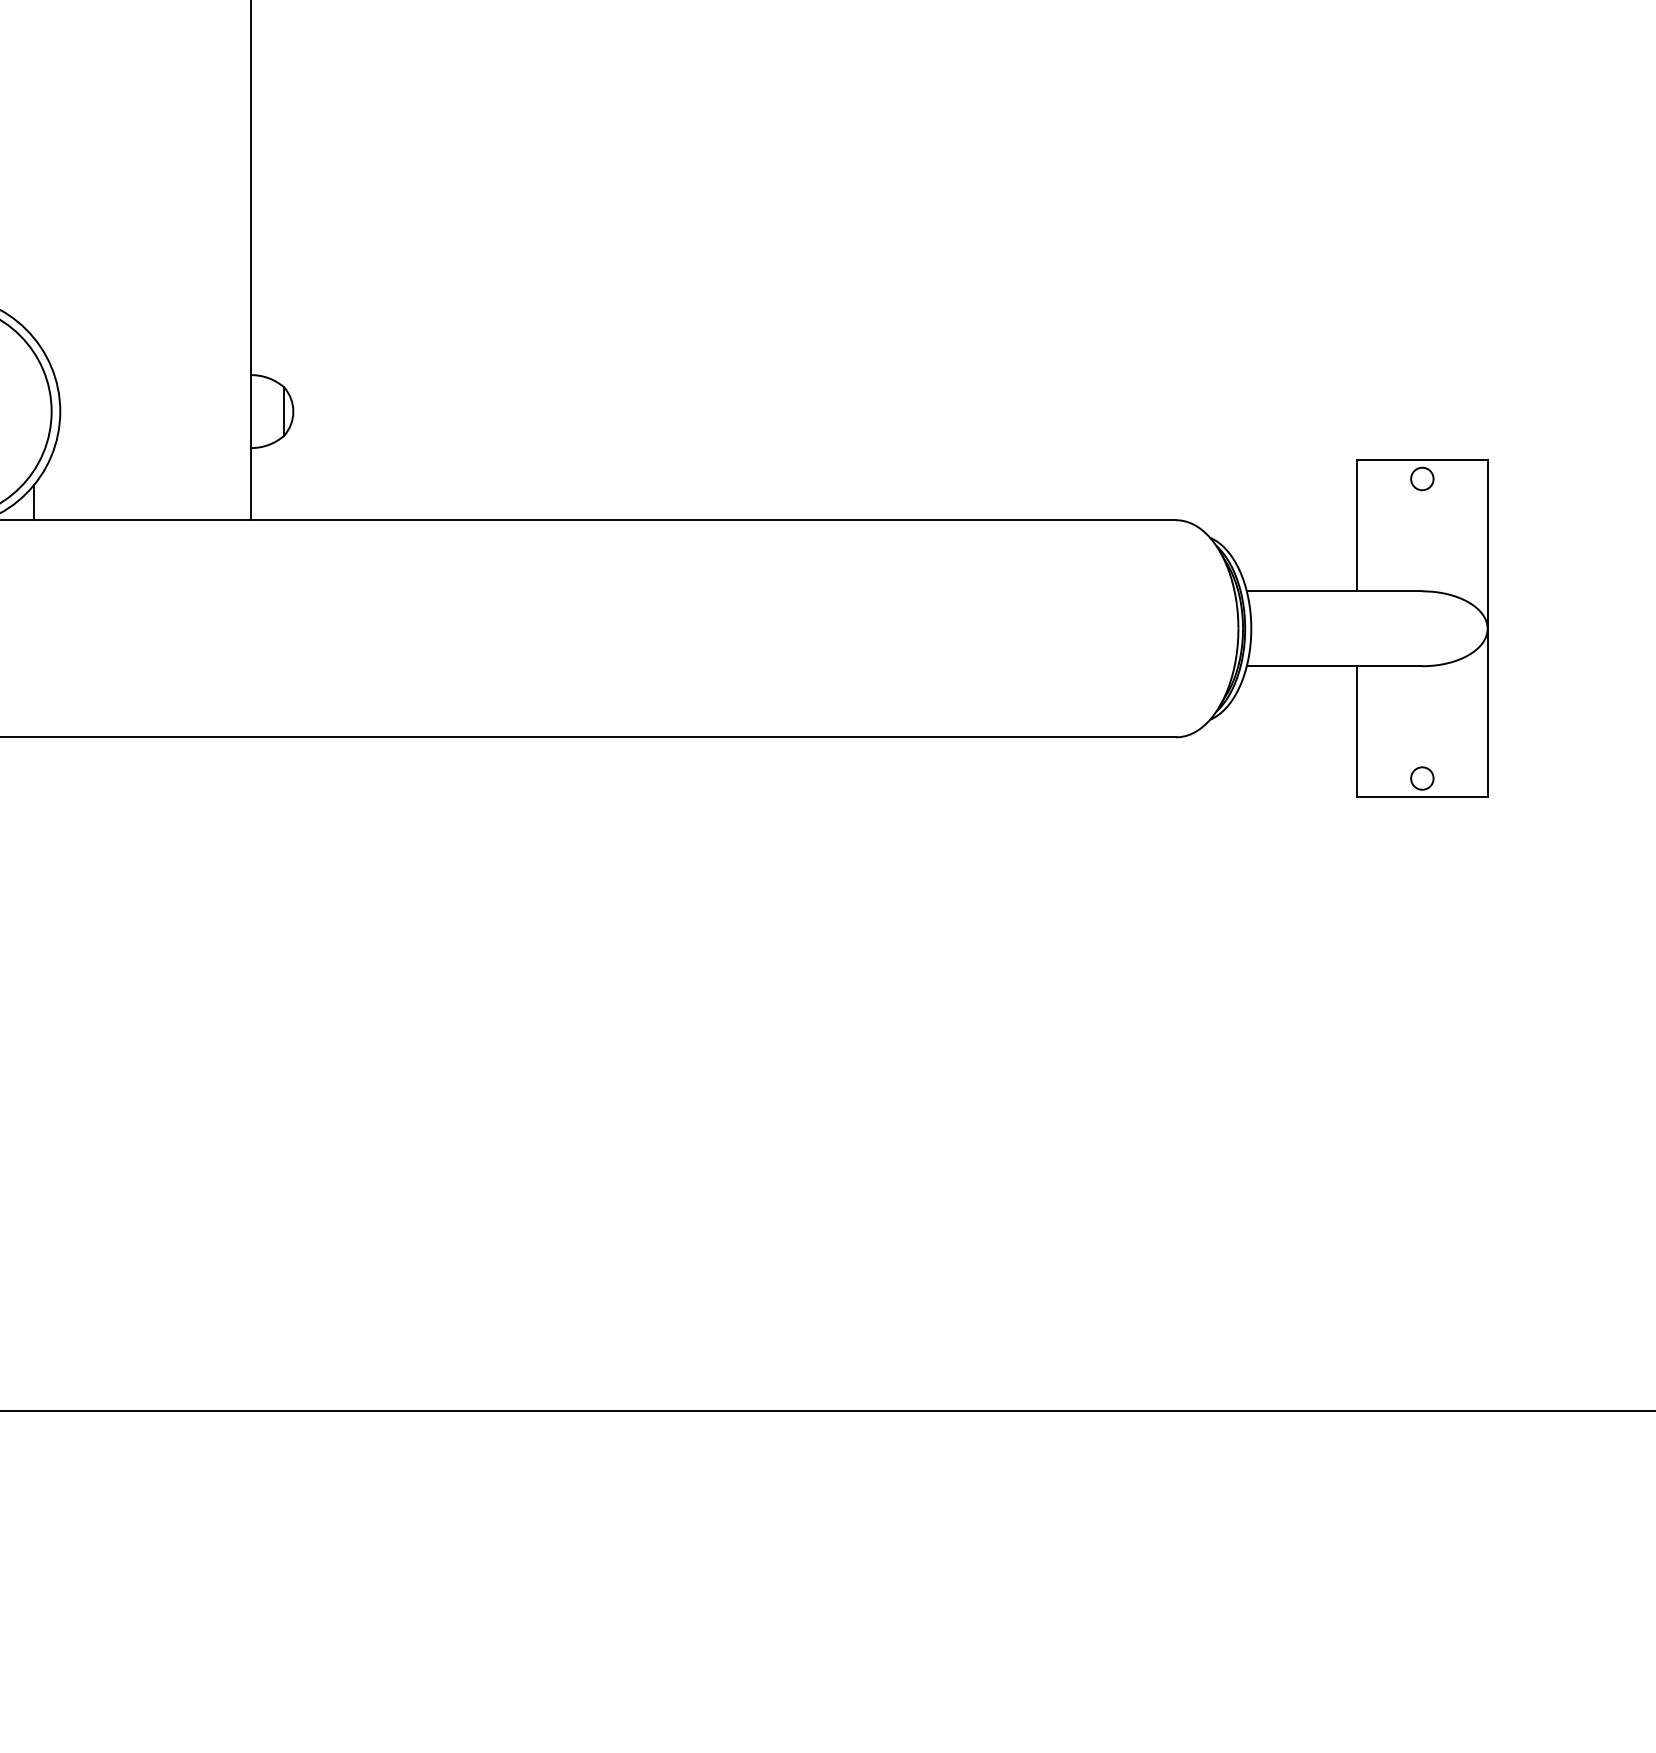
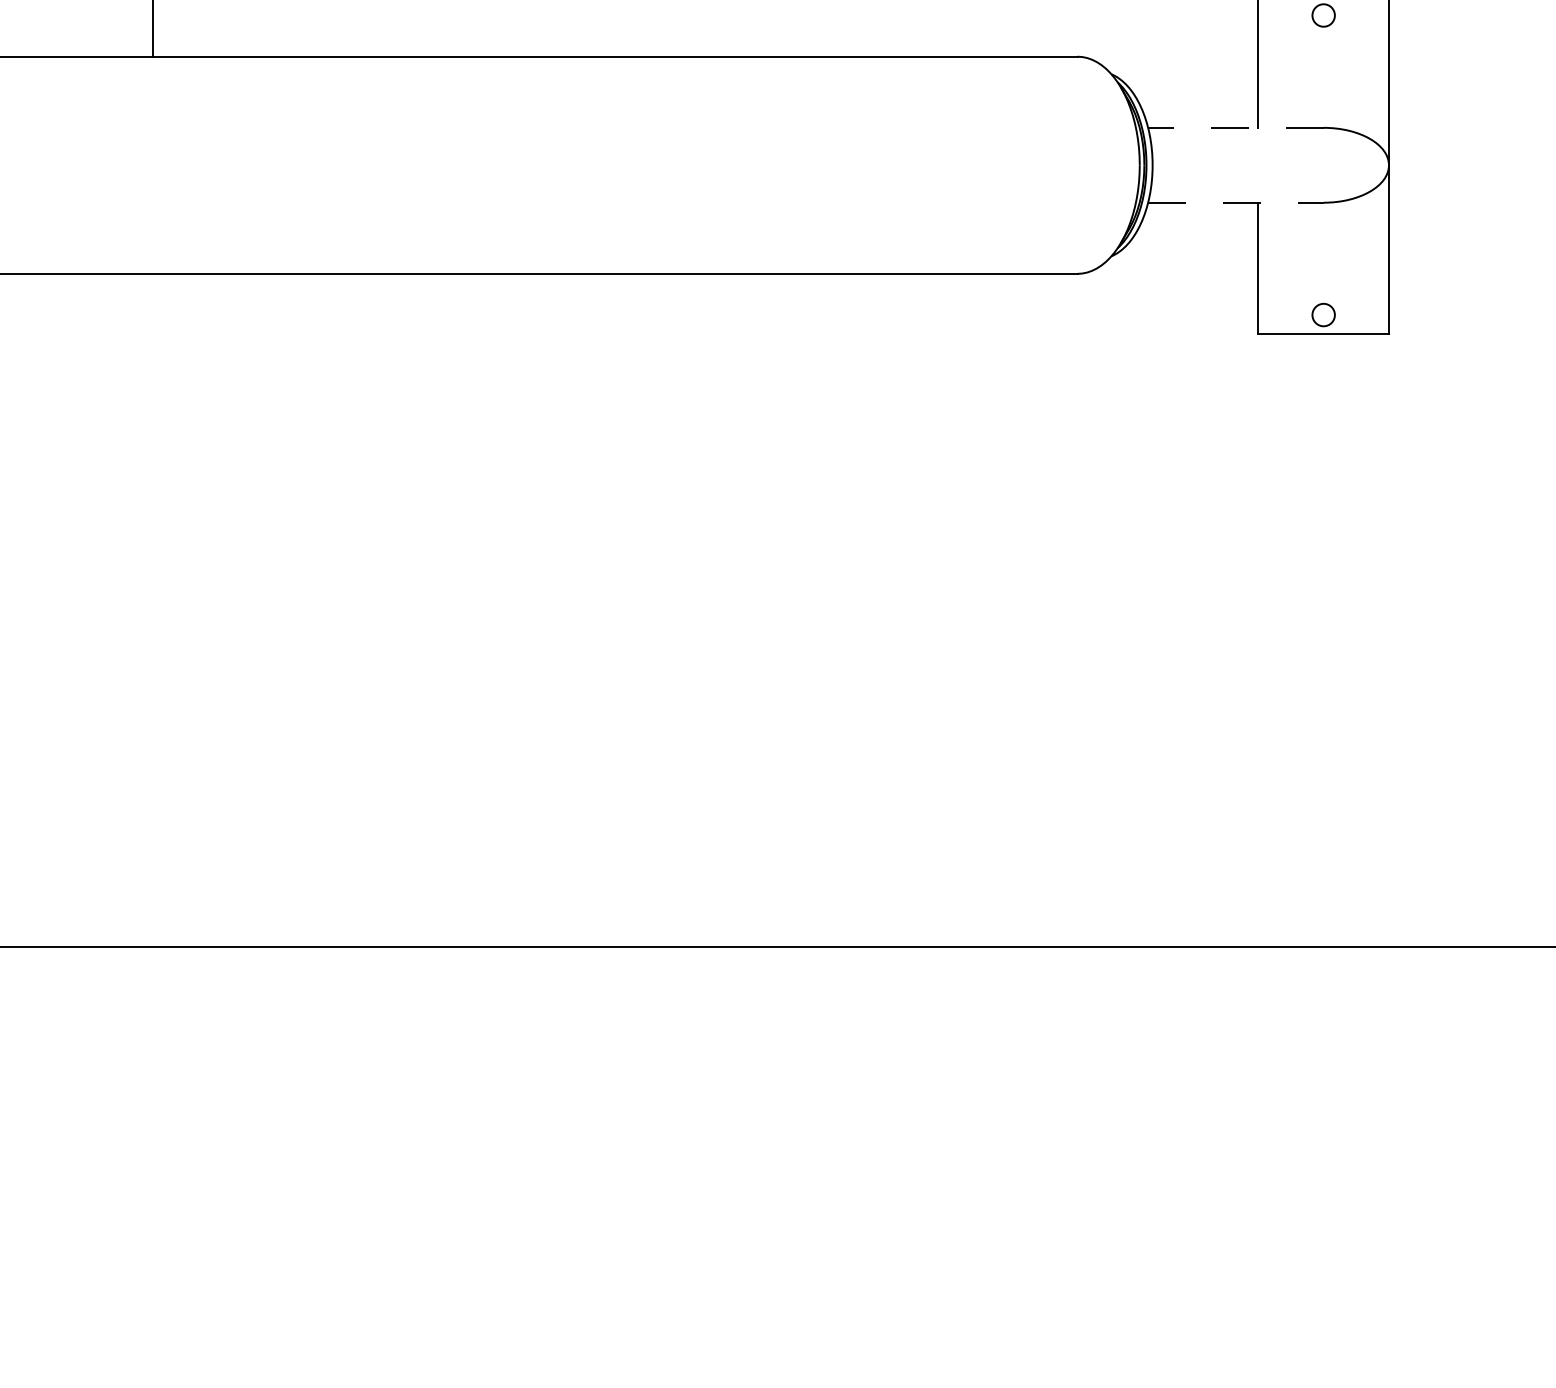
line: (1334, 591) -> (1235, 128), solid -> dashed
line: (1334, 666) -> (1235, 203), solid -> dashed

